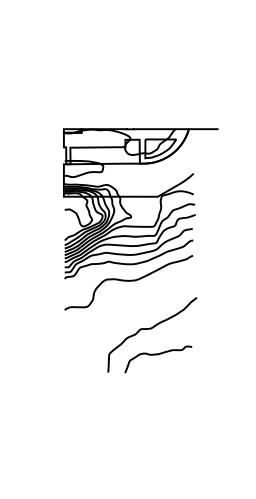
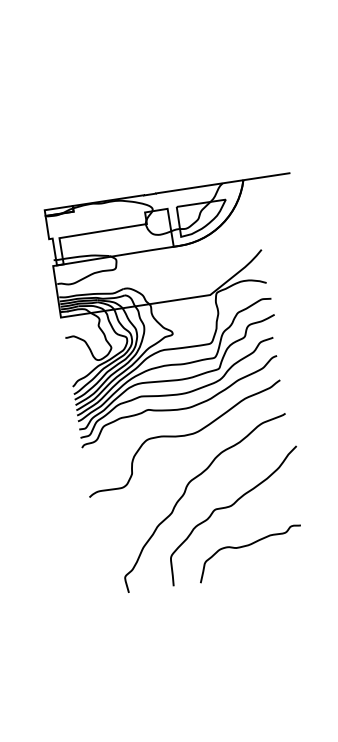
curve: (124, 316) -> (186, 493), added

